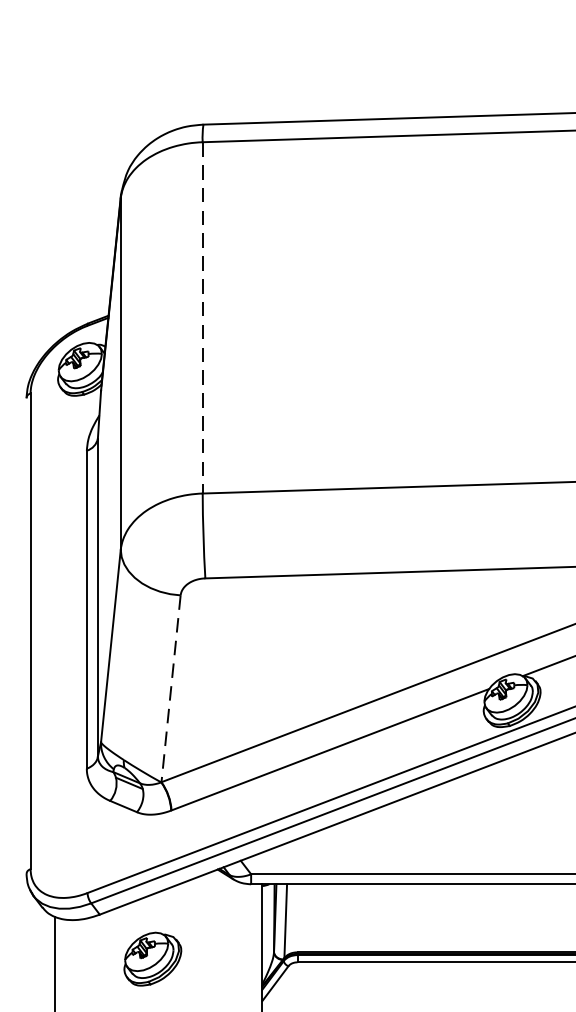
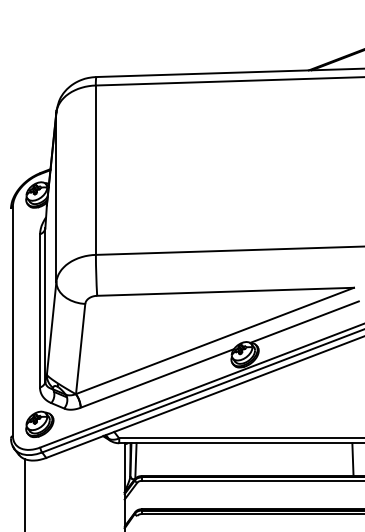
line: (201, 318) -> (95, 170), dashed -> solid
line: (170, 689) -> (80, 349), dashed -> solid
part: (152, 957) -> (39, 423), moved

